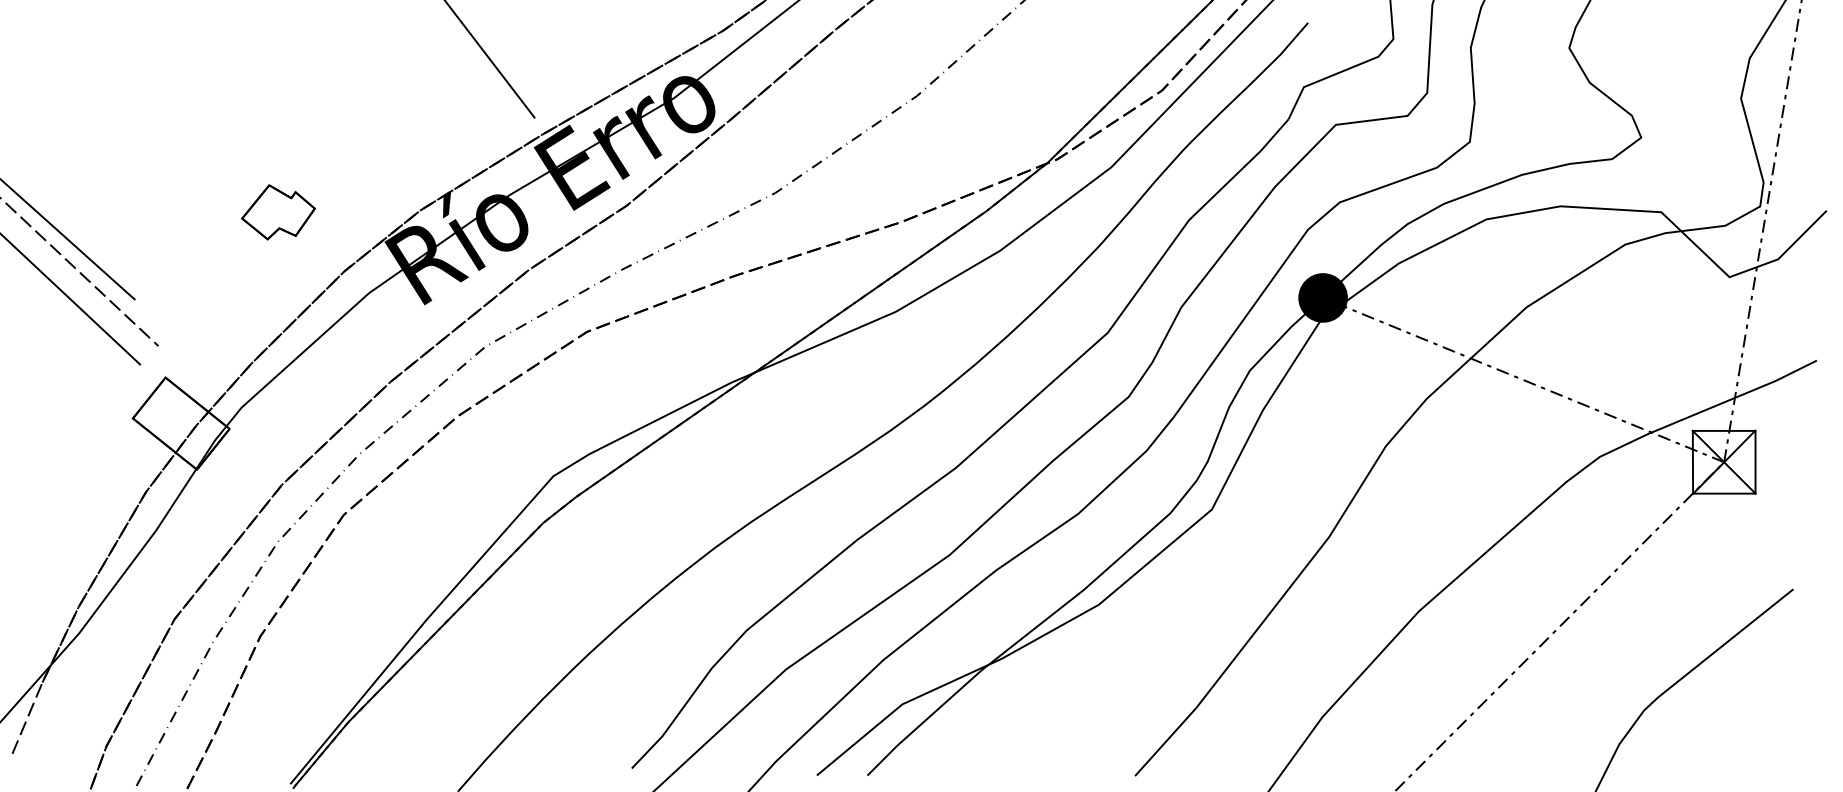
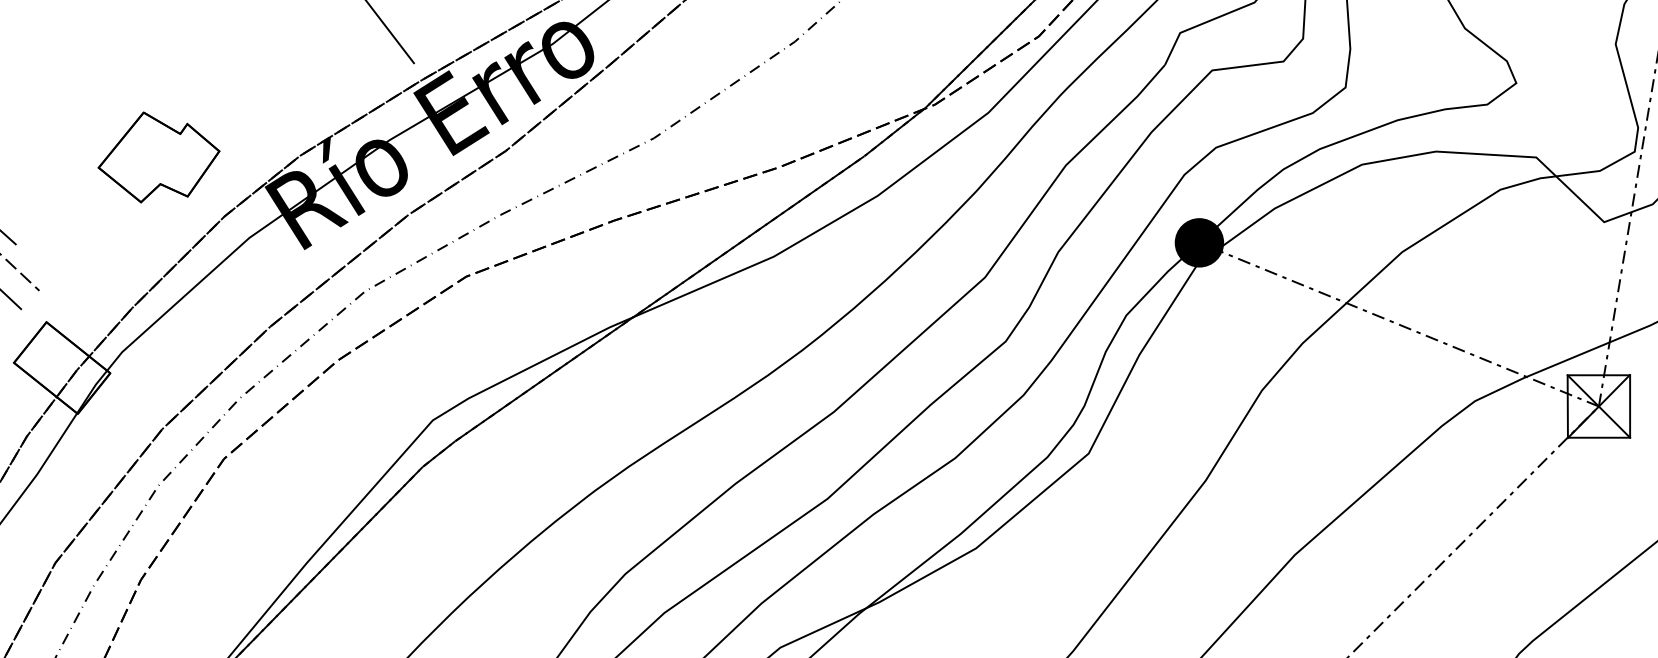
part: (278, 212) -> (159, 157), size x1.67

